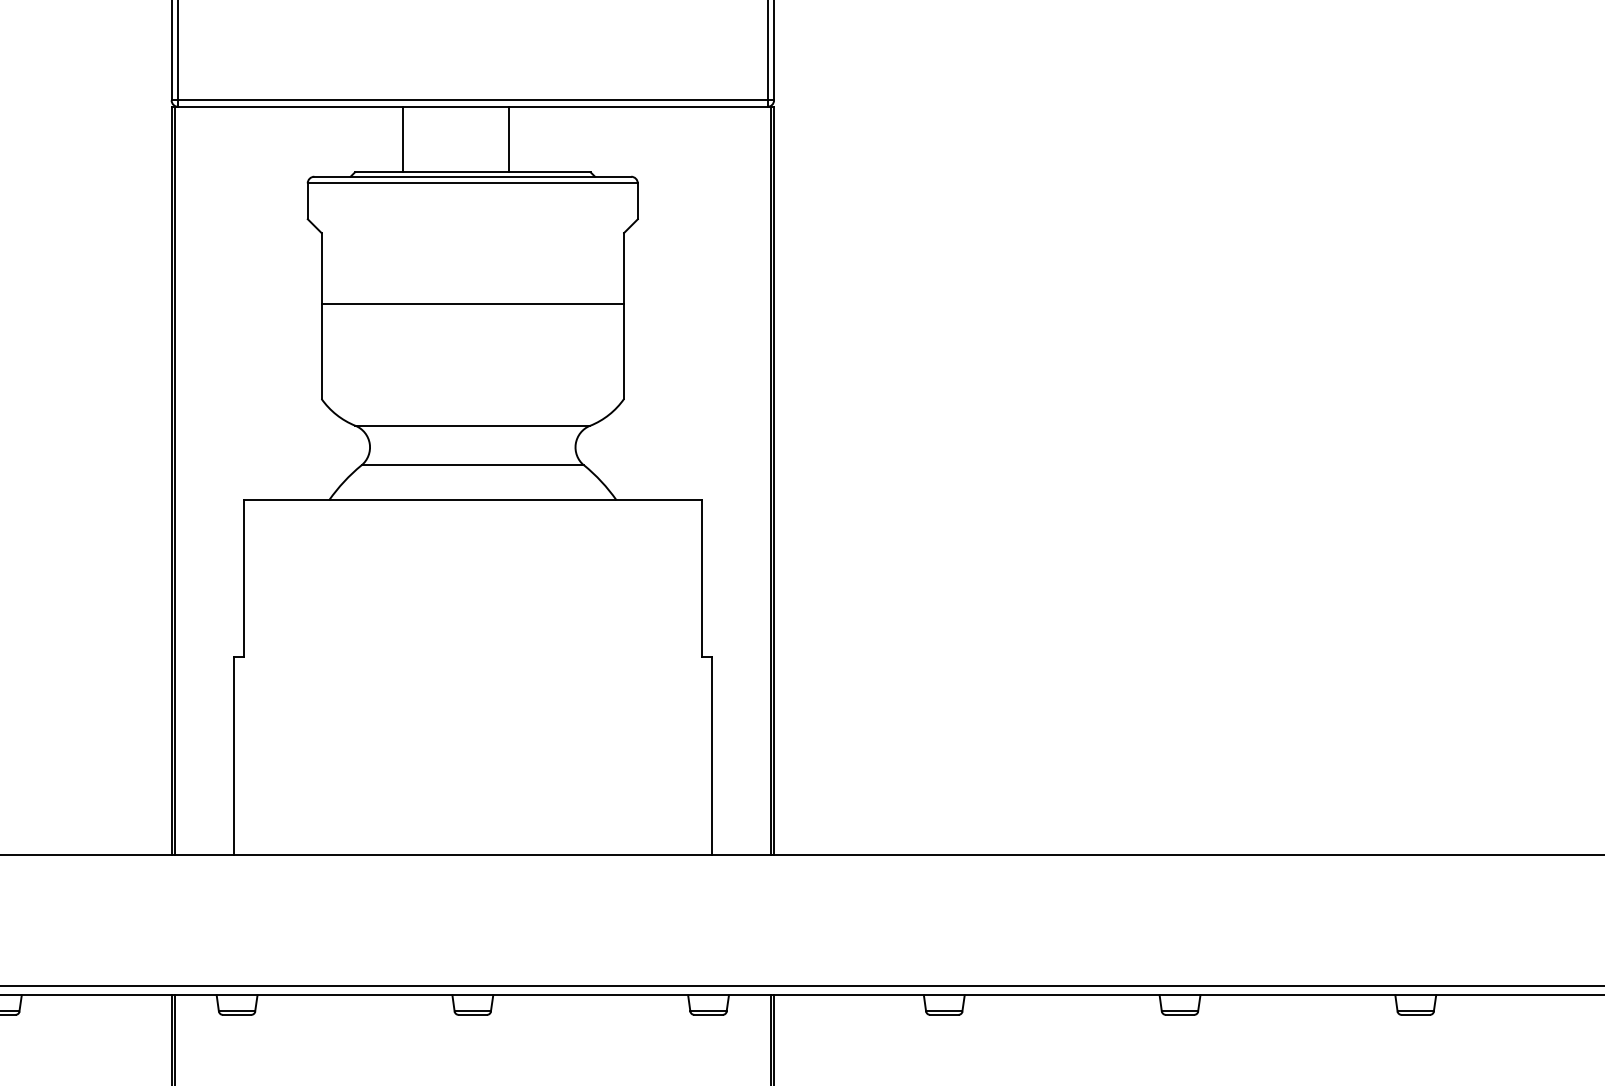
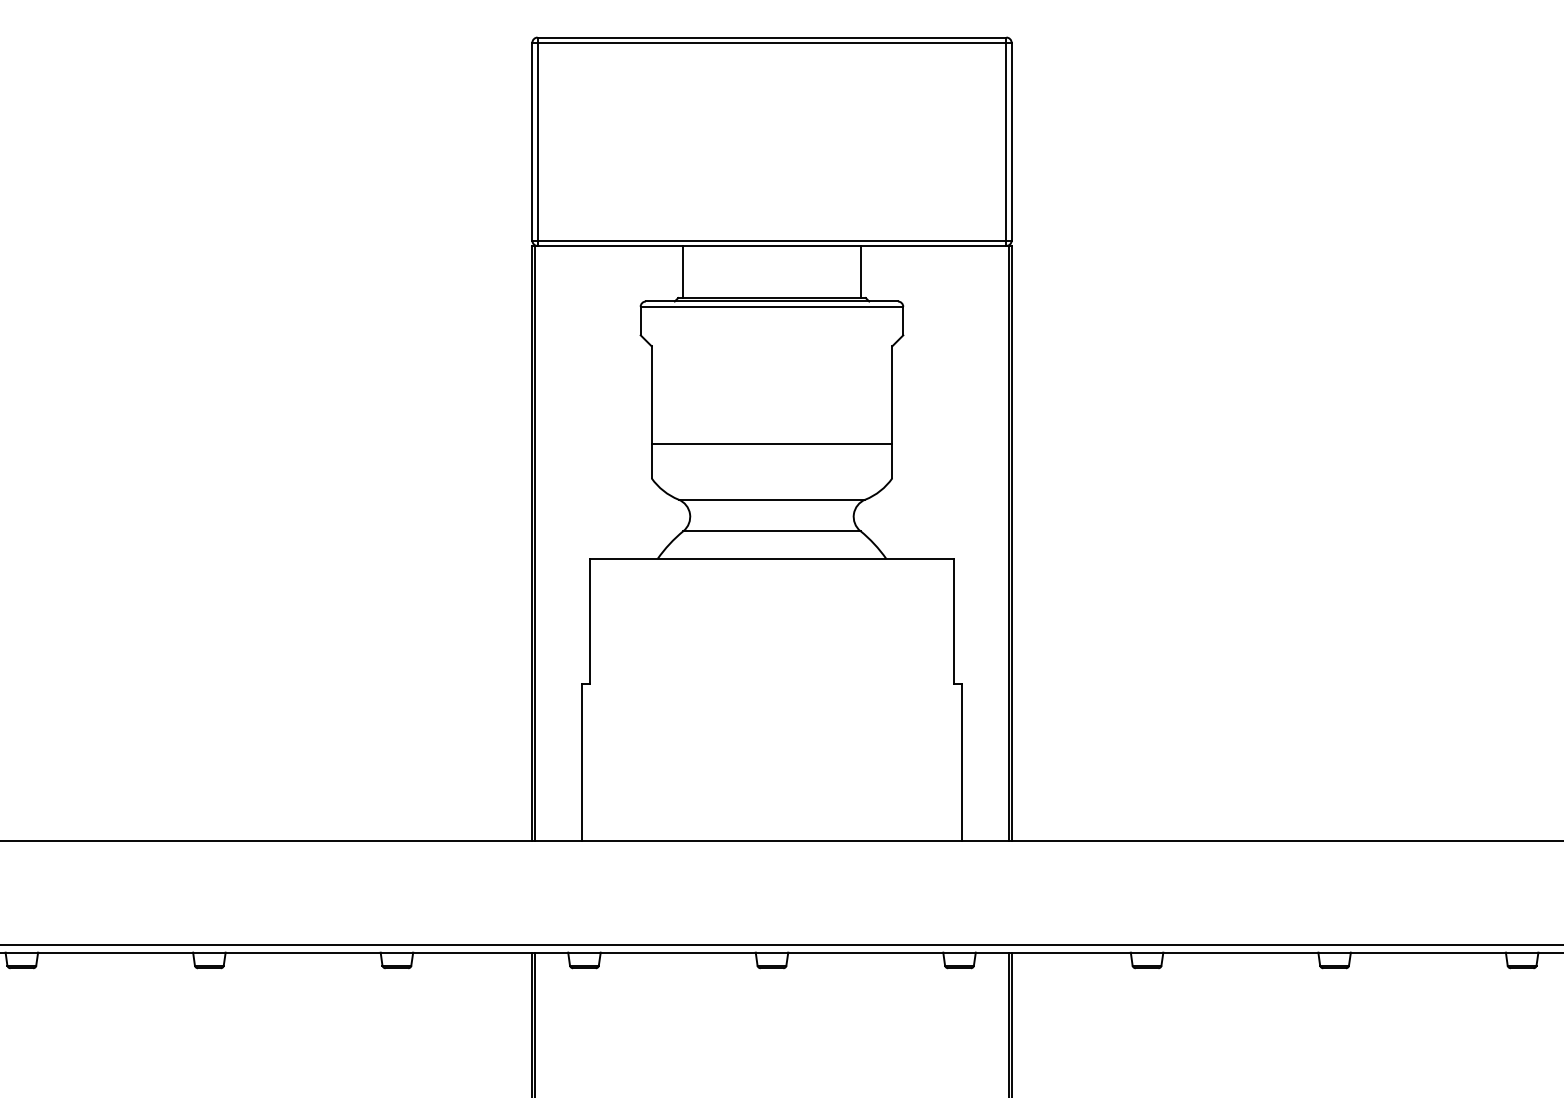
line: (403, 139) -> (683, 271), moved
line: (508, 139) -> (860, 271), moved
line: (472, 303) -> (771, 443), moved

